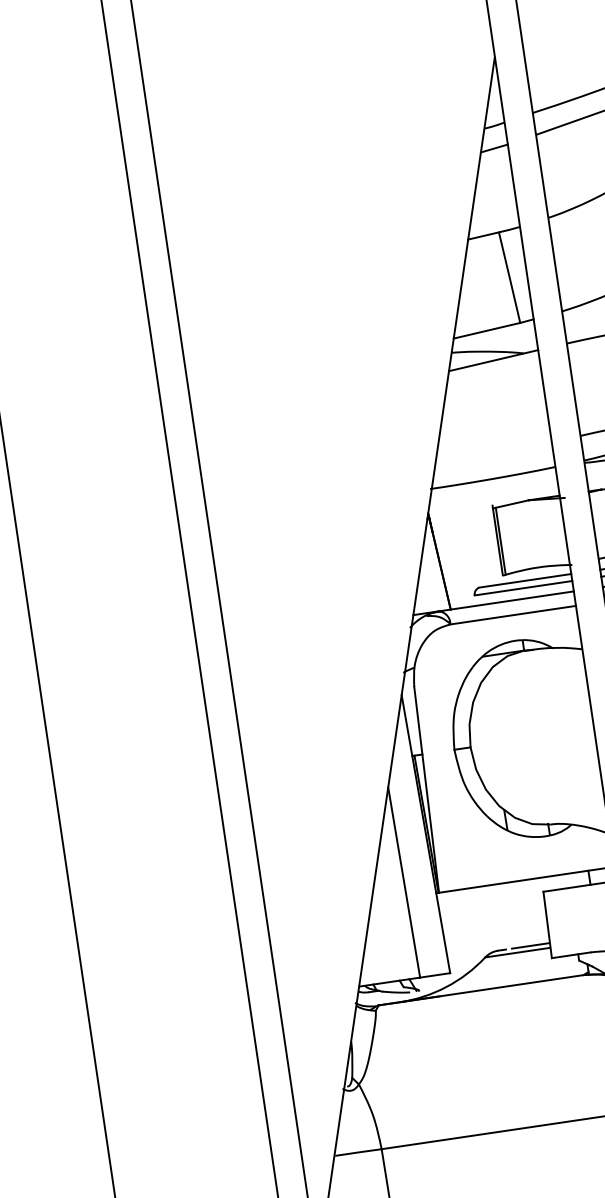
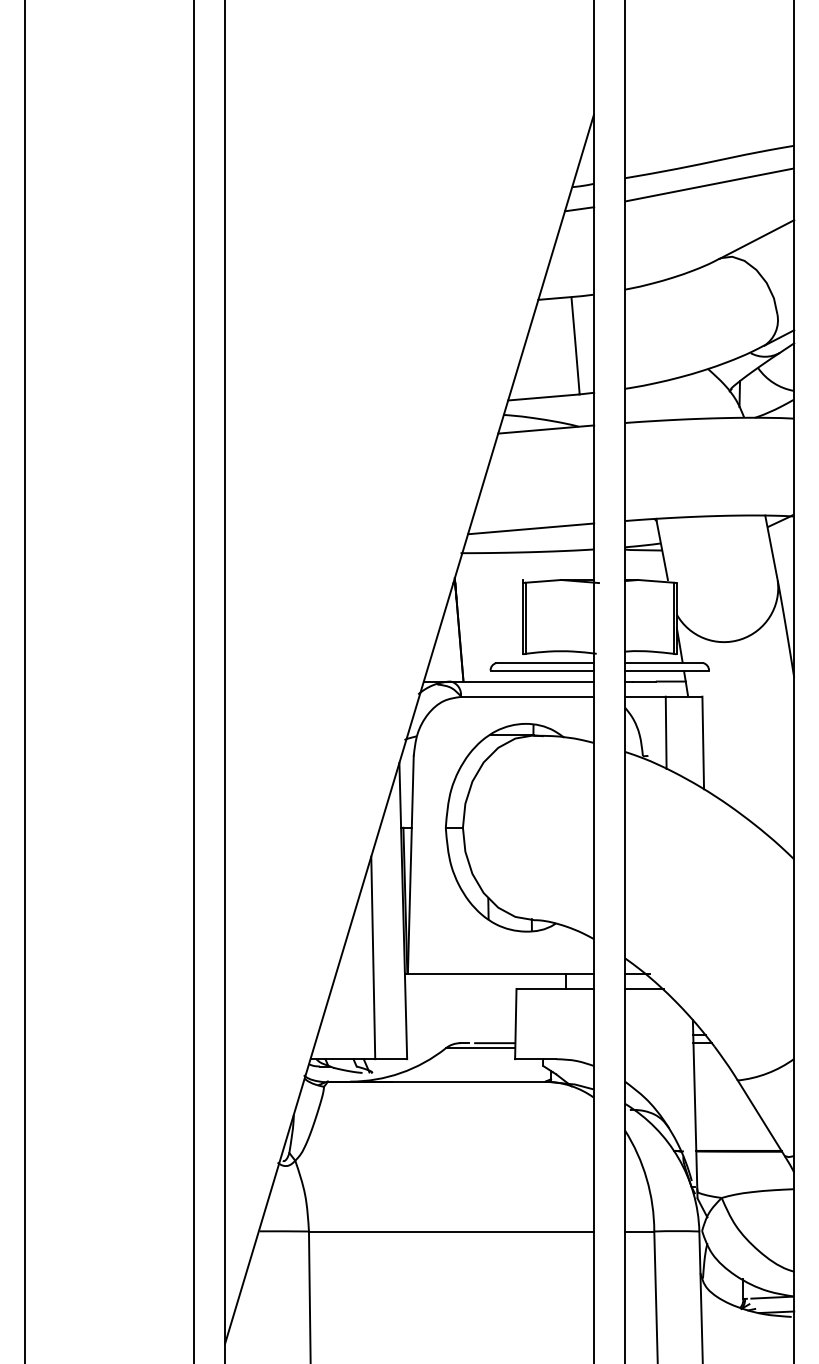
line: (493, 455) -> (531, 528), added

